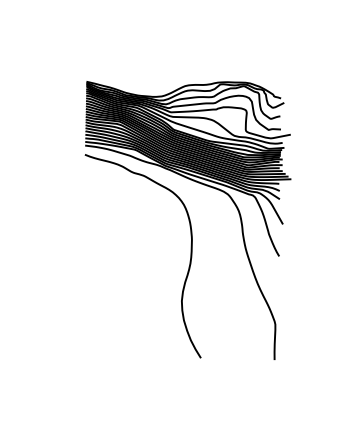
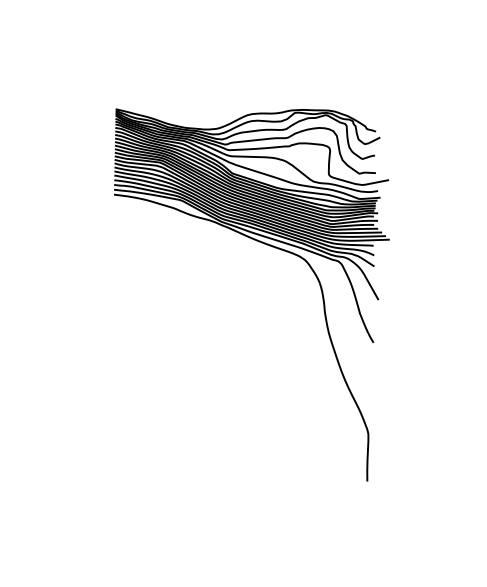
curve: (188, 266) -> (252, 356), removed

